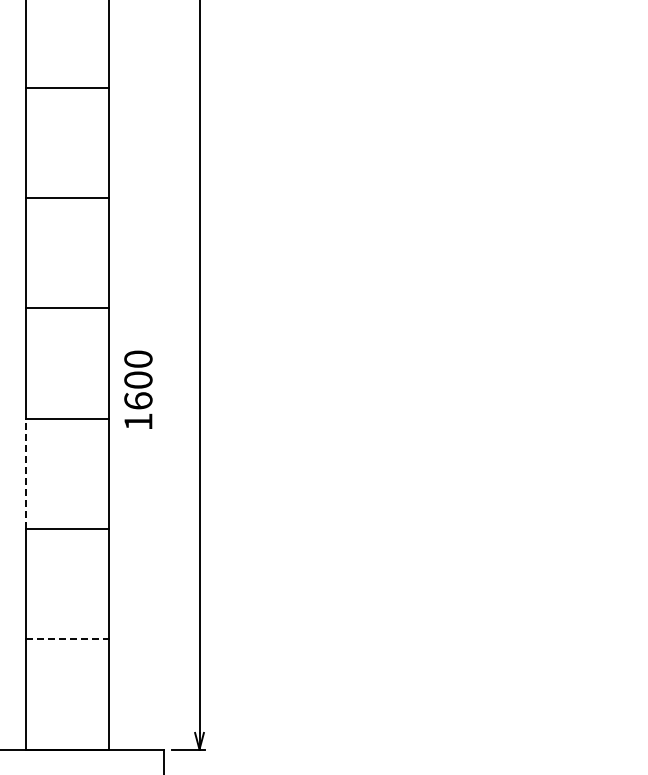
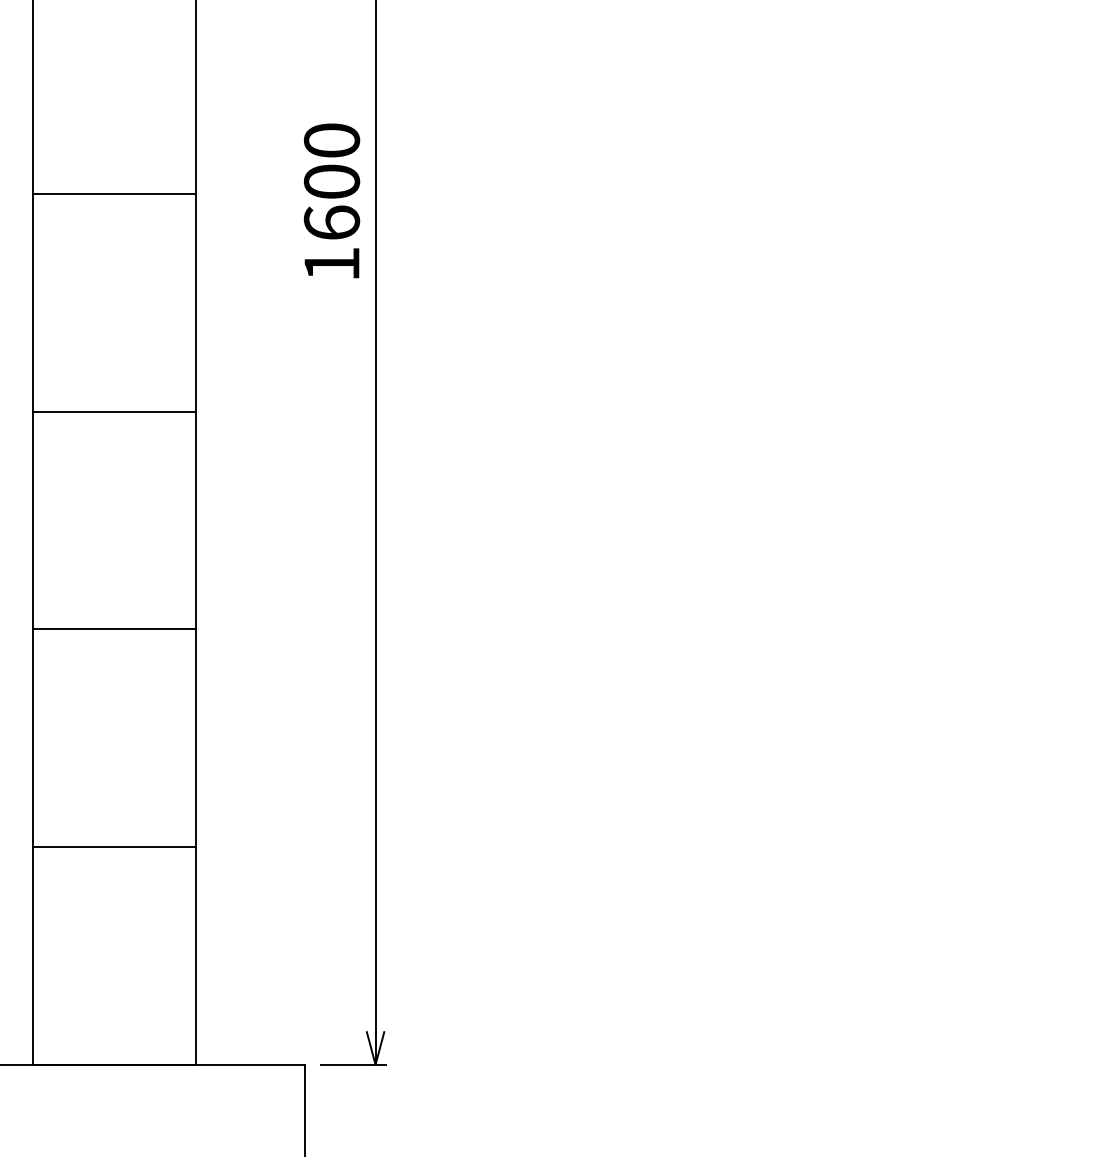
text: (138, 389) -> (332, 200), moved
line: (25, 473) -> (32, 520), dashed -> solid
line: (67, 639) -> (114, 847), dashed -> solid

